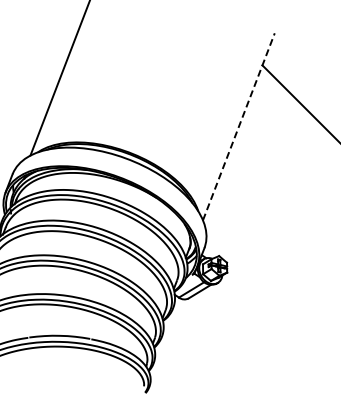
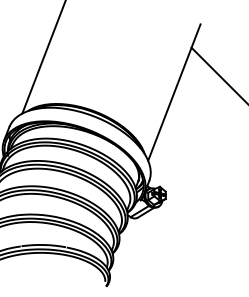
line: (239, 126) -> (174, 92), dashed -> solid

